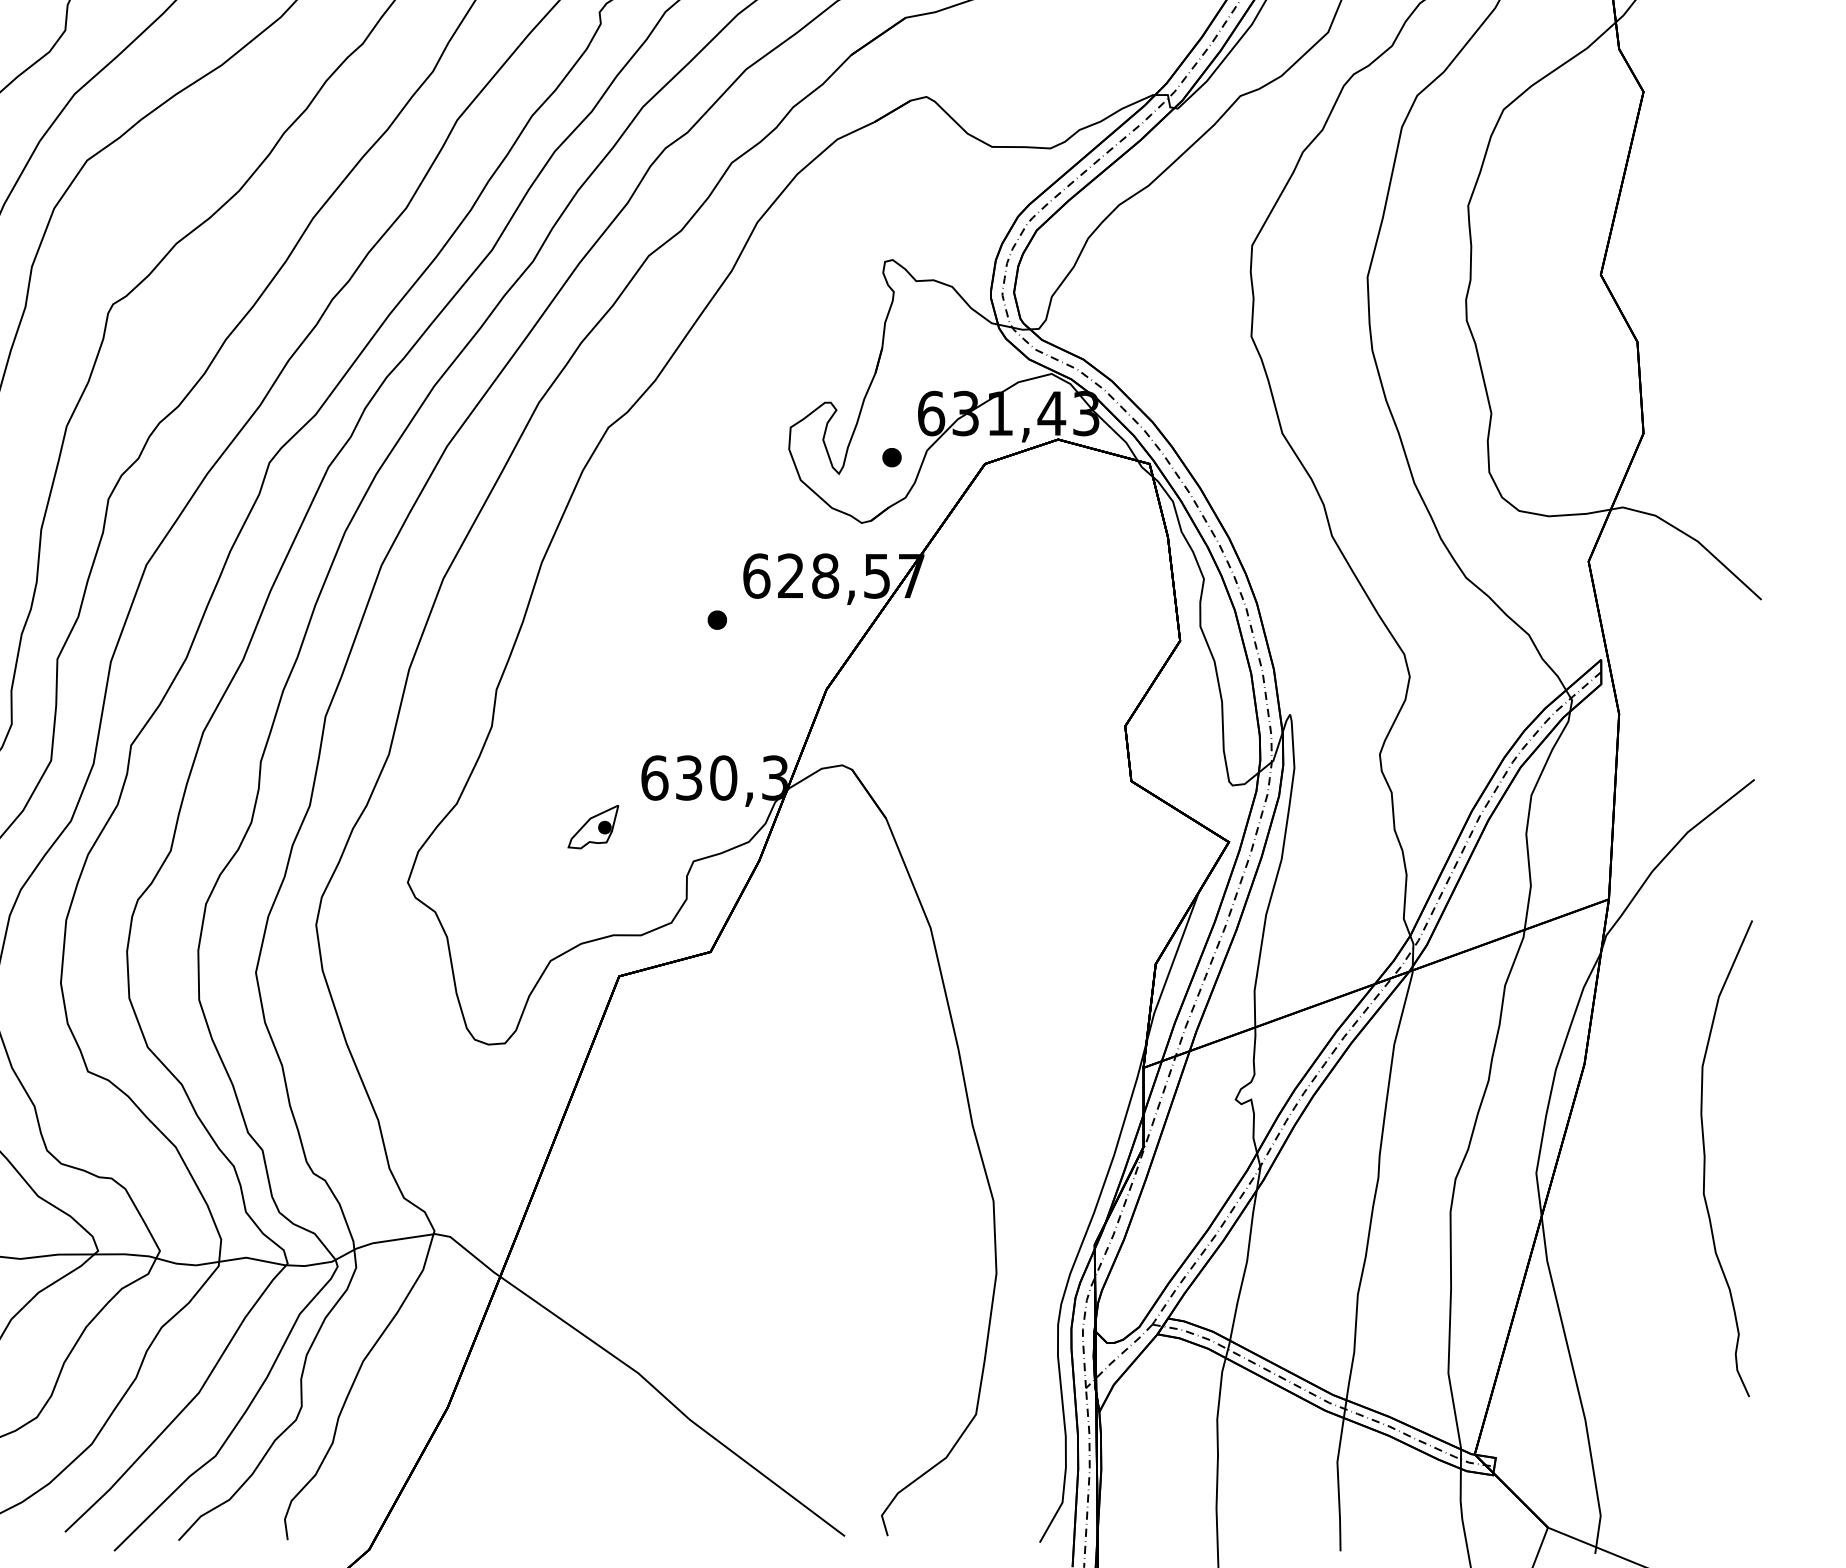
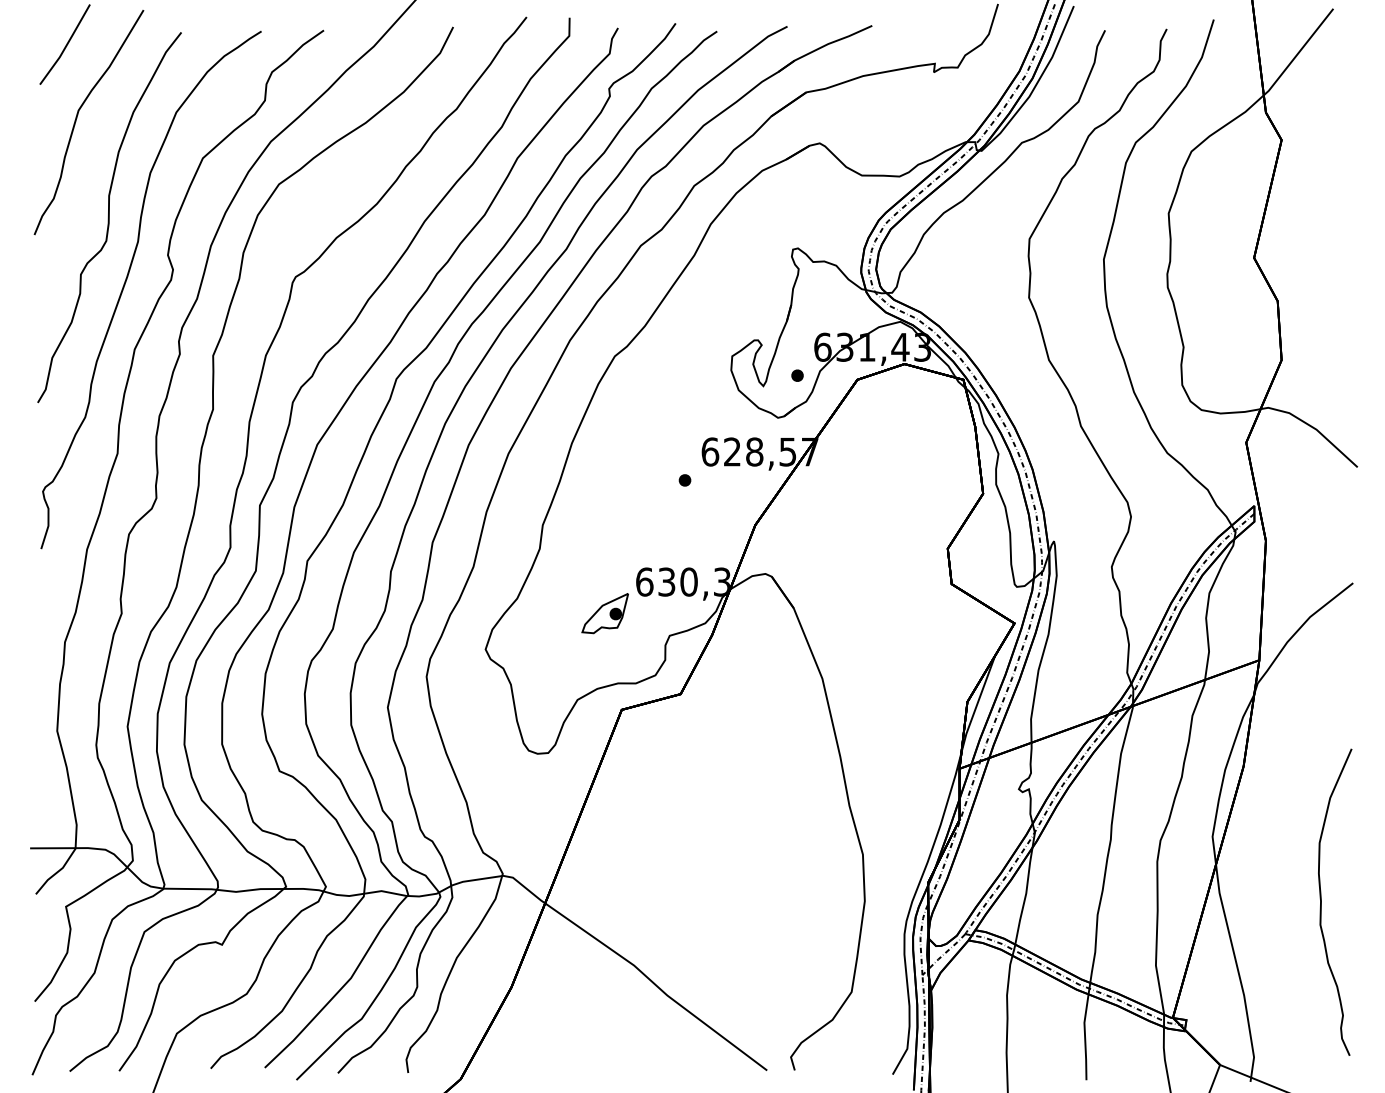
part: (592, 826) -> (604, 613), size x1.43
curve: (1705, 1157) -> (1321, 901), moved

